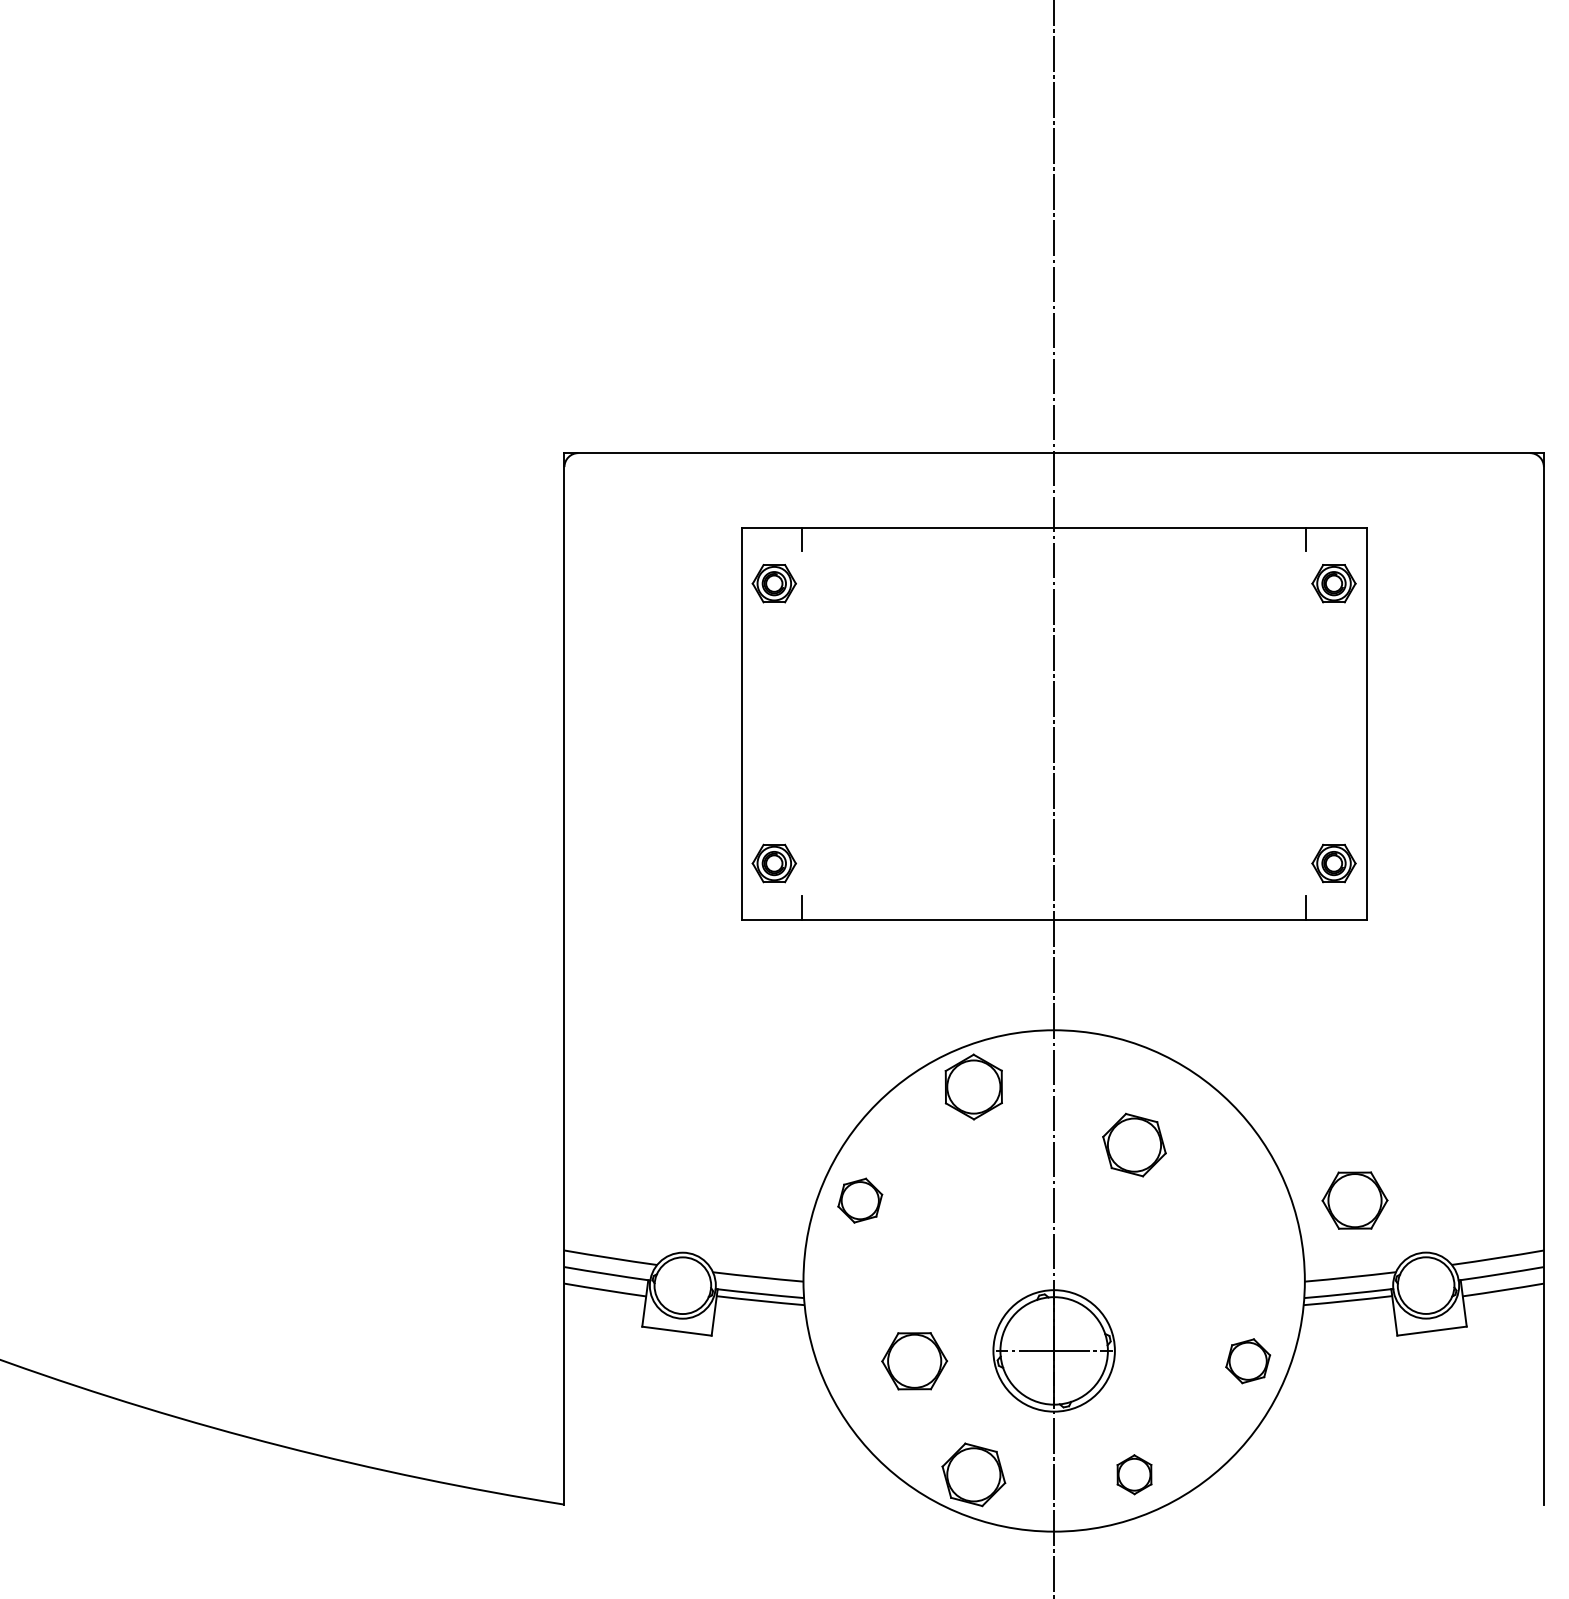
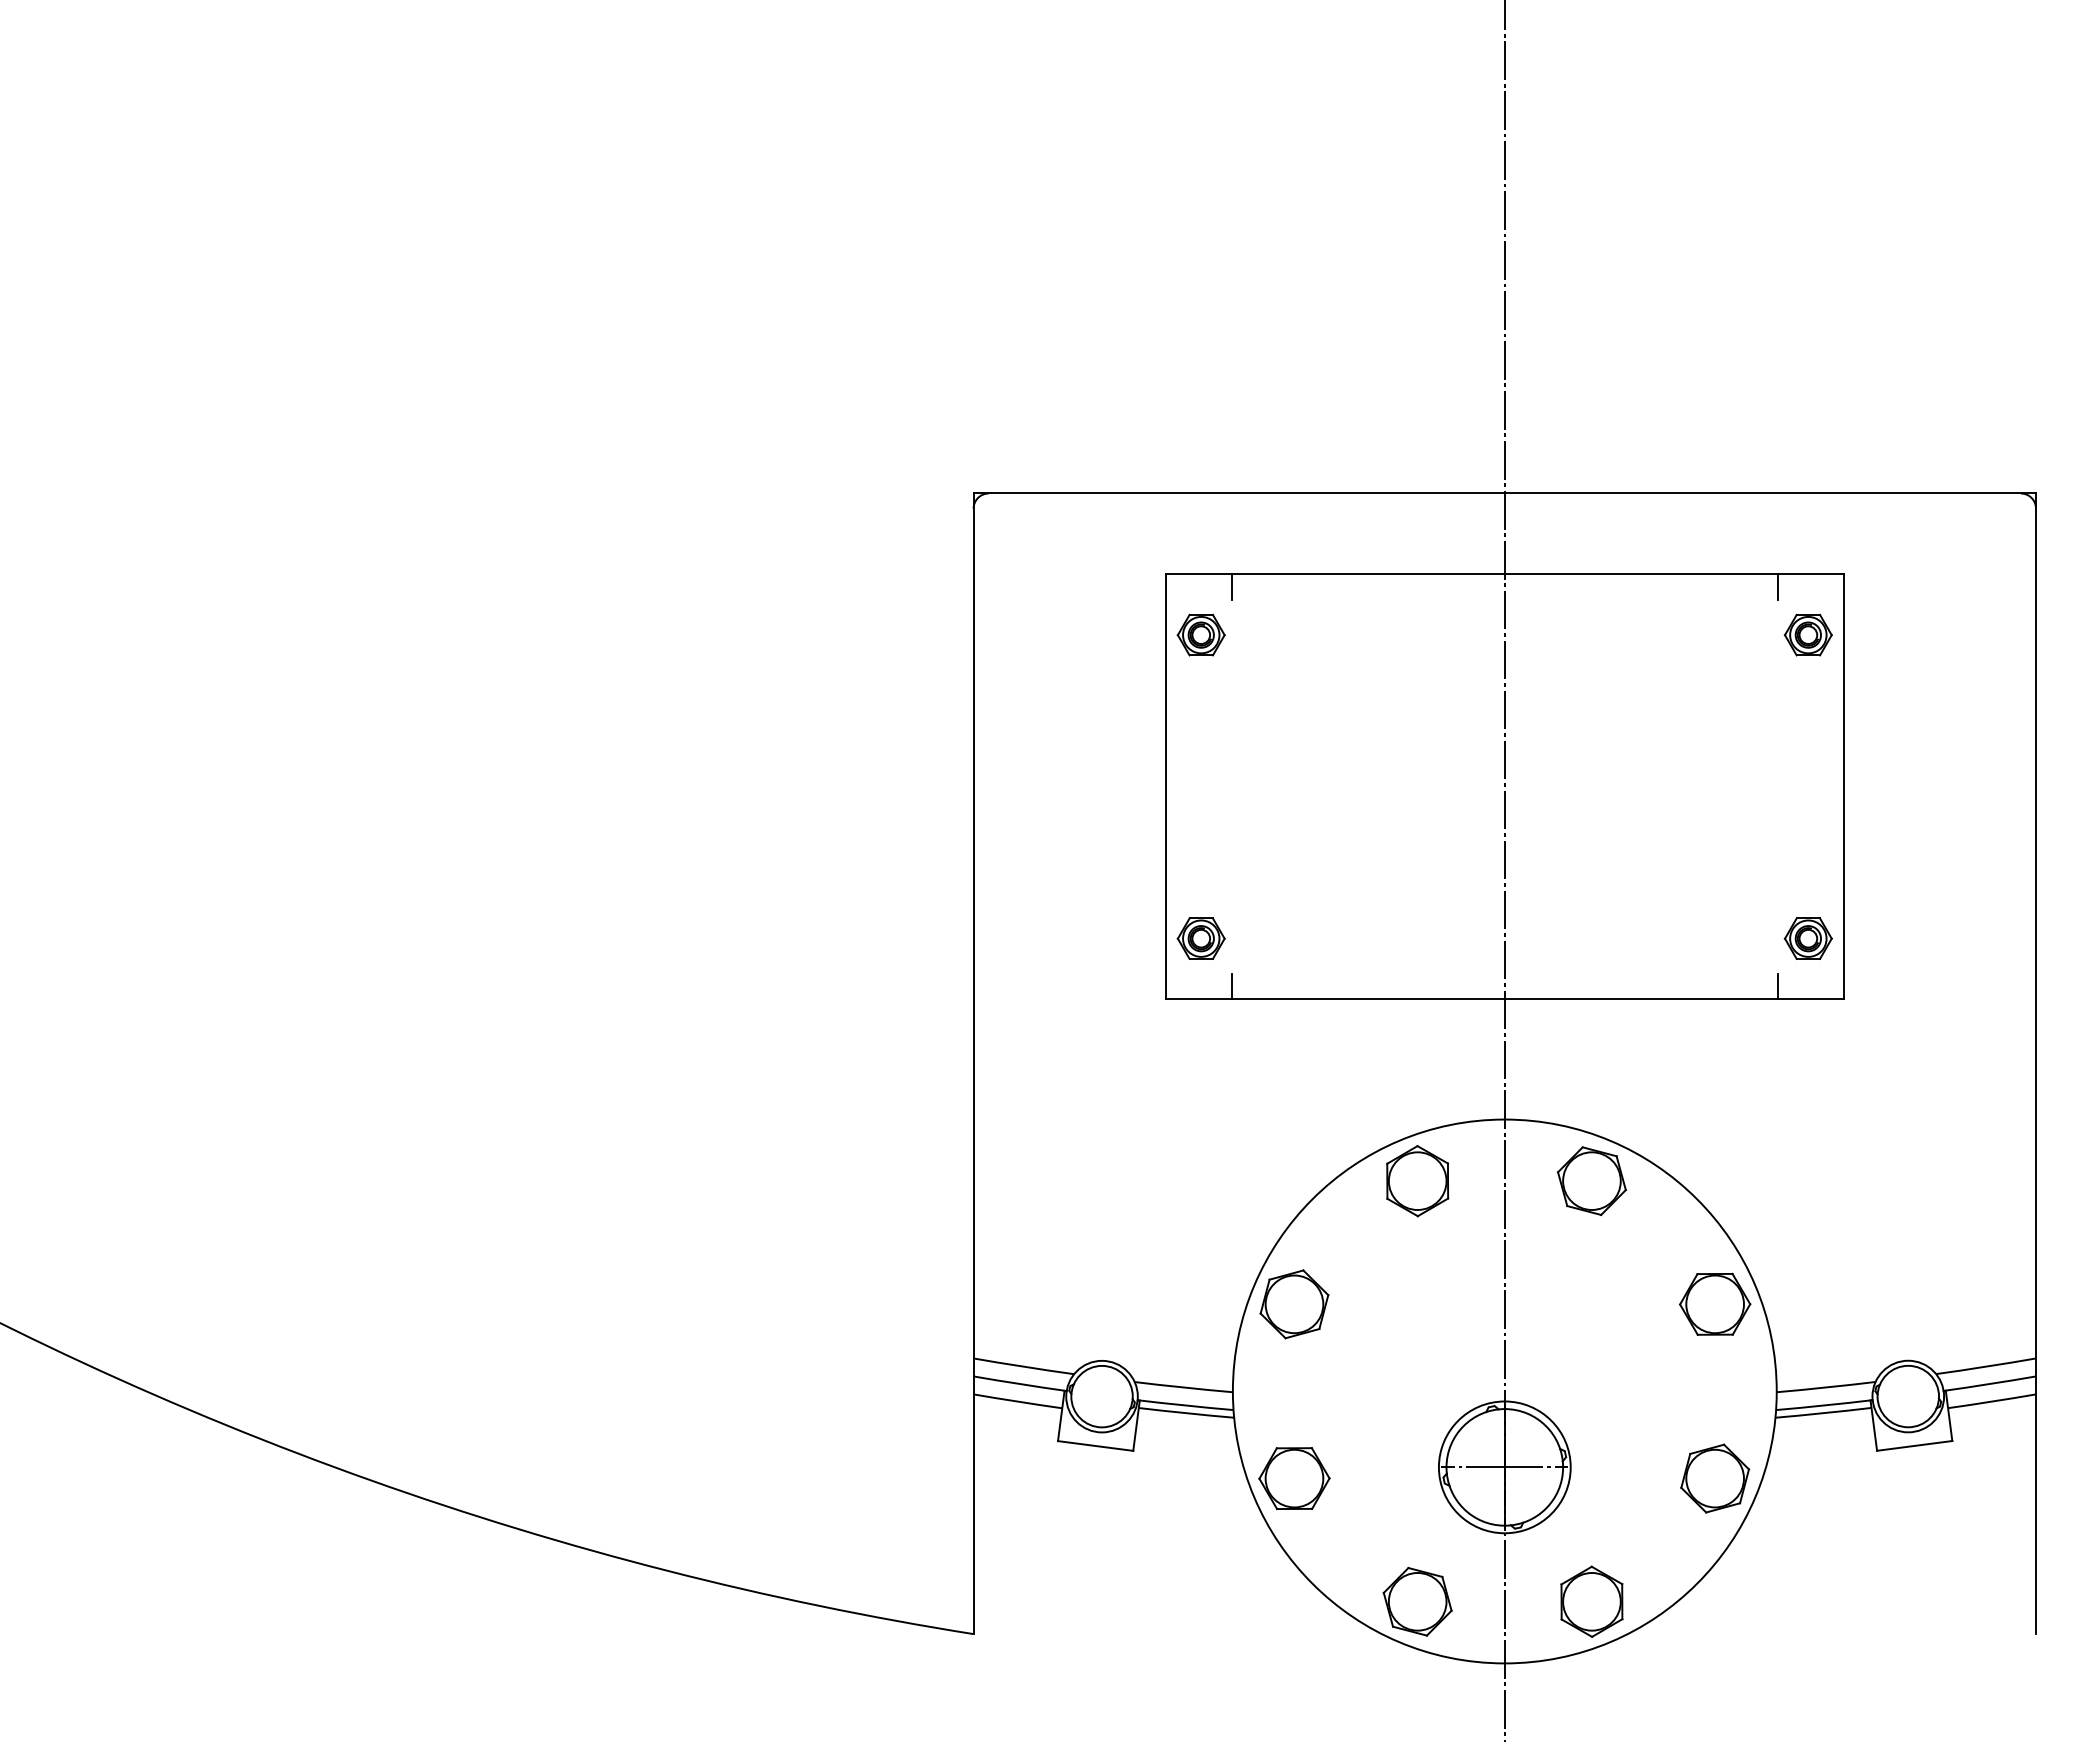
part: (1134, 1145) -> (1591, 1181), moved
part: (1355, 1199) -> (1715, 1303), moved
part: (860, 1200) -> (1294, 1304), size x1.43
part: (914, 1361) -> (1294, 1478), moved
part: (1248, 1361) -> (1715, 1478), size x1.43
part: (1134, 1474) -> (1591, 1601), size x1.67

